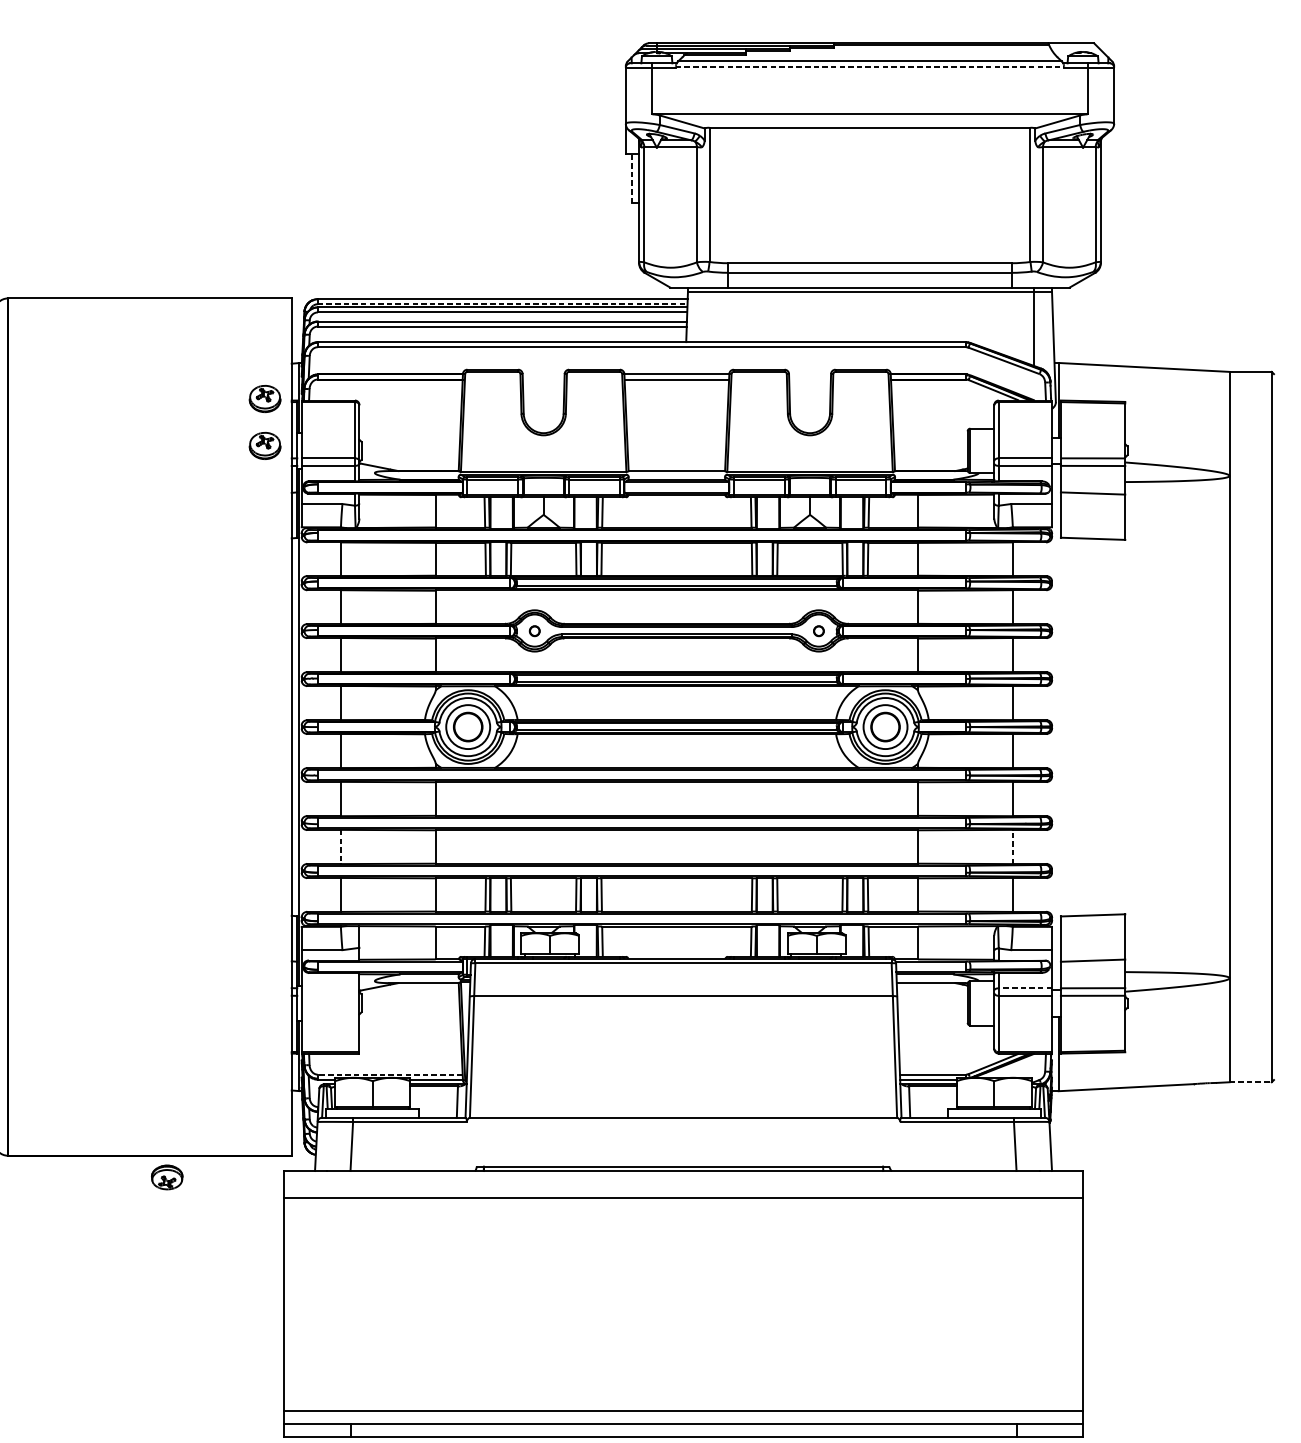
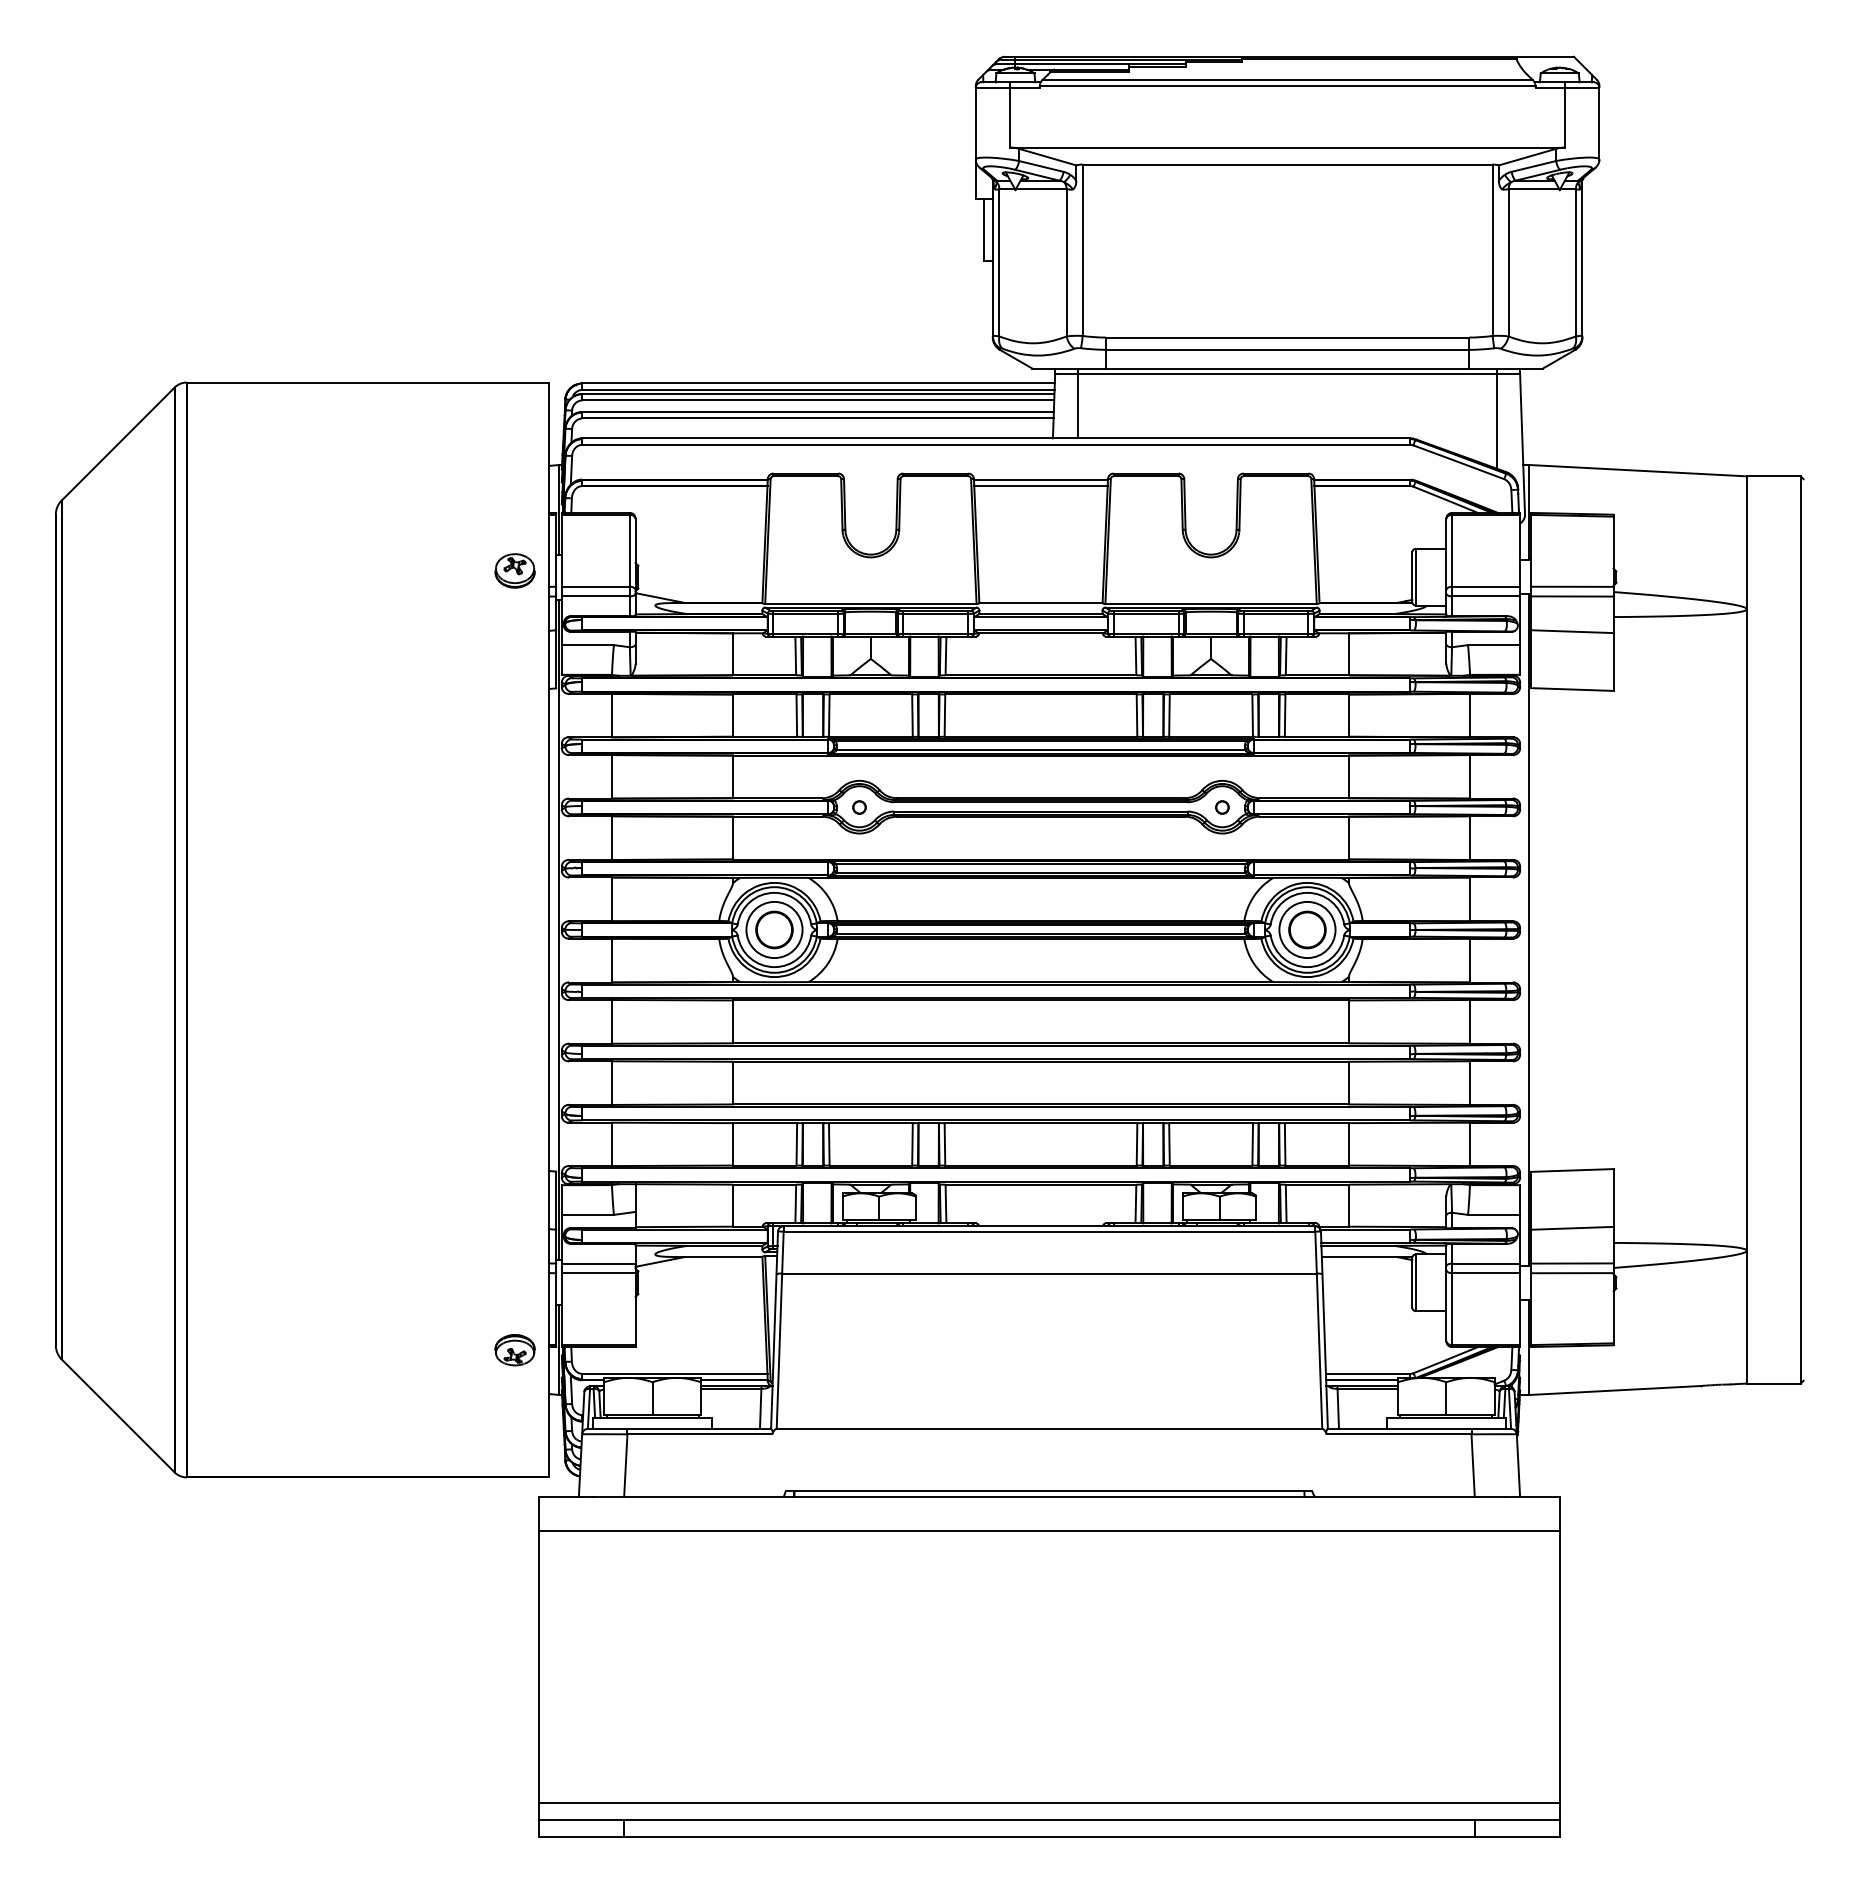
line: (869, 66) -> (1287, 86), dashed -> solid
line: (632, 178) -> (984, 229), dashed -> solid
line: (503, 303) -> (819, 389), dashed -> solid
line: (705, 314) -> (1077, 403), added
part: (264, 398) -> (514, 510), removed
line: (1058, 726) -> (1528, 929), added
line: (340, 847) -> (611, 1083), dashed -> solid
line: (1013, 847) -> (1470, 1083), dashed -> solid
line: (330, 988) -> (598, 1263), added
line: (1024, 988) -> (1485, 1263), dashed -> solid
line: (330, 996) -> (598, 1273), added
line: (389, 1074) -> (674, 1373), dashed -> solid
line: (1250, 1082) -> (1773, 1383), dashed -> solid
part: (166, 1177) -> (514, 1350), moved

